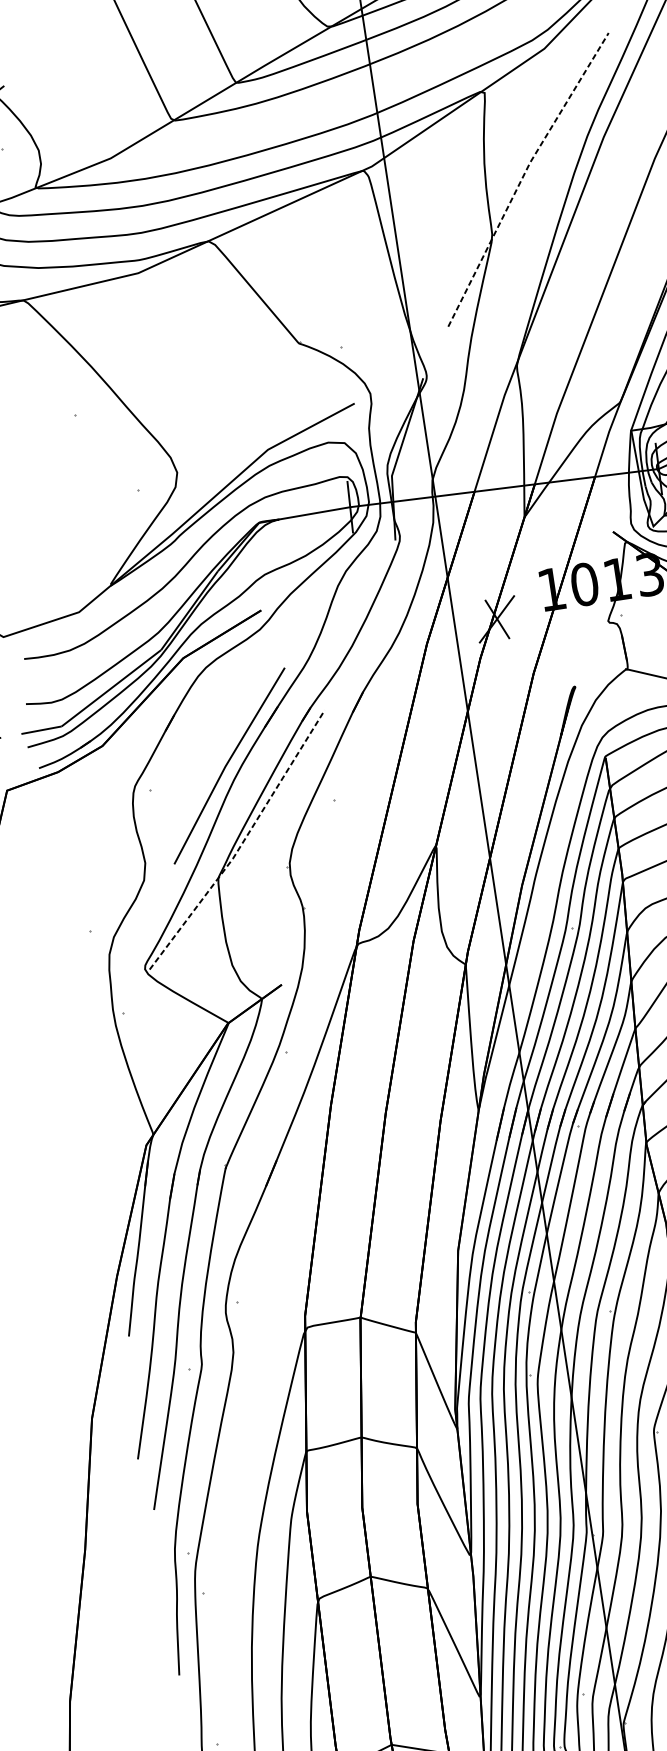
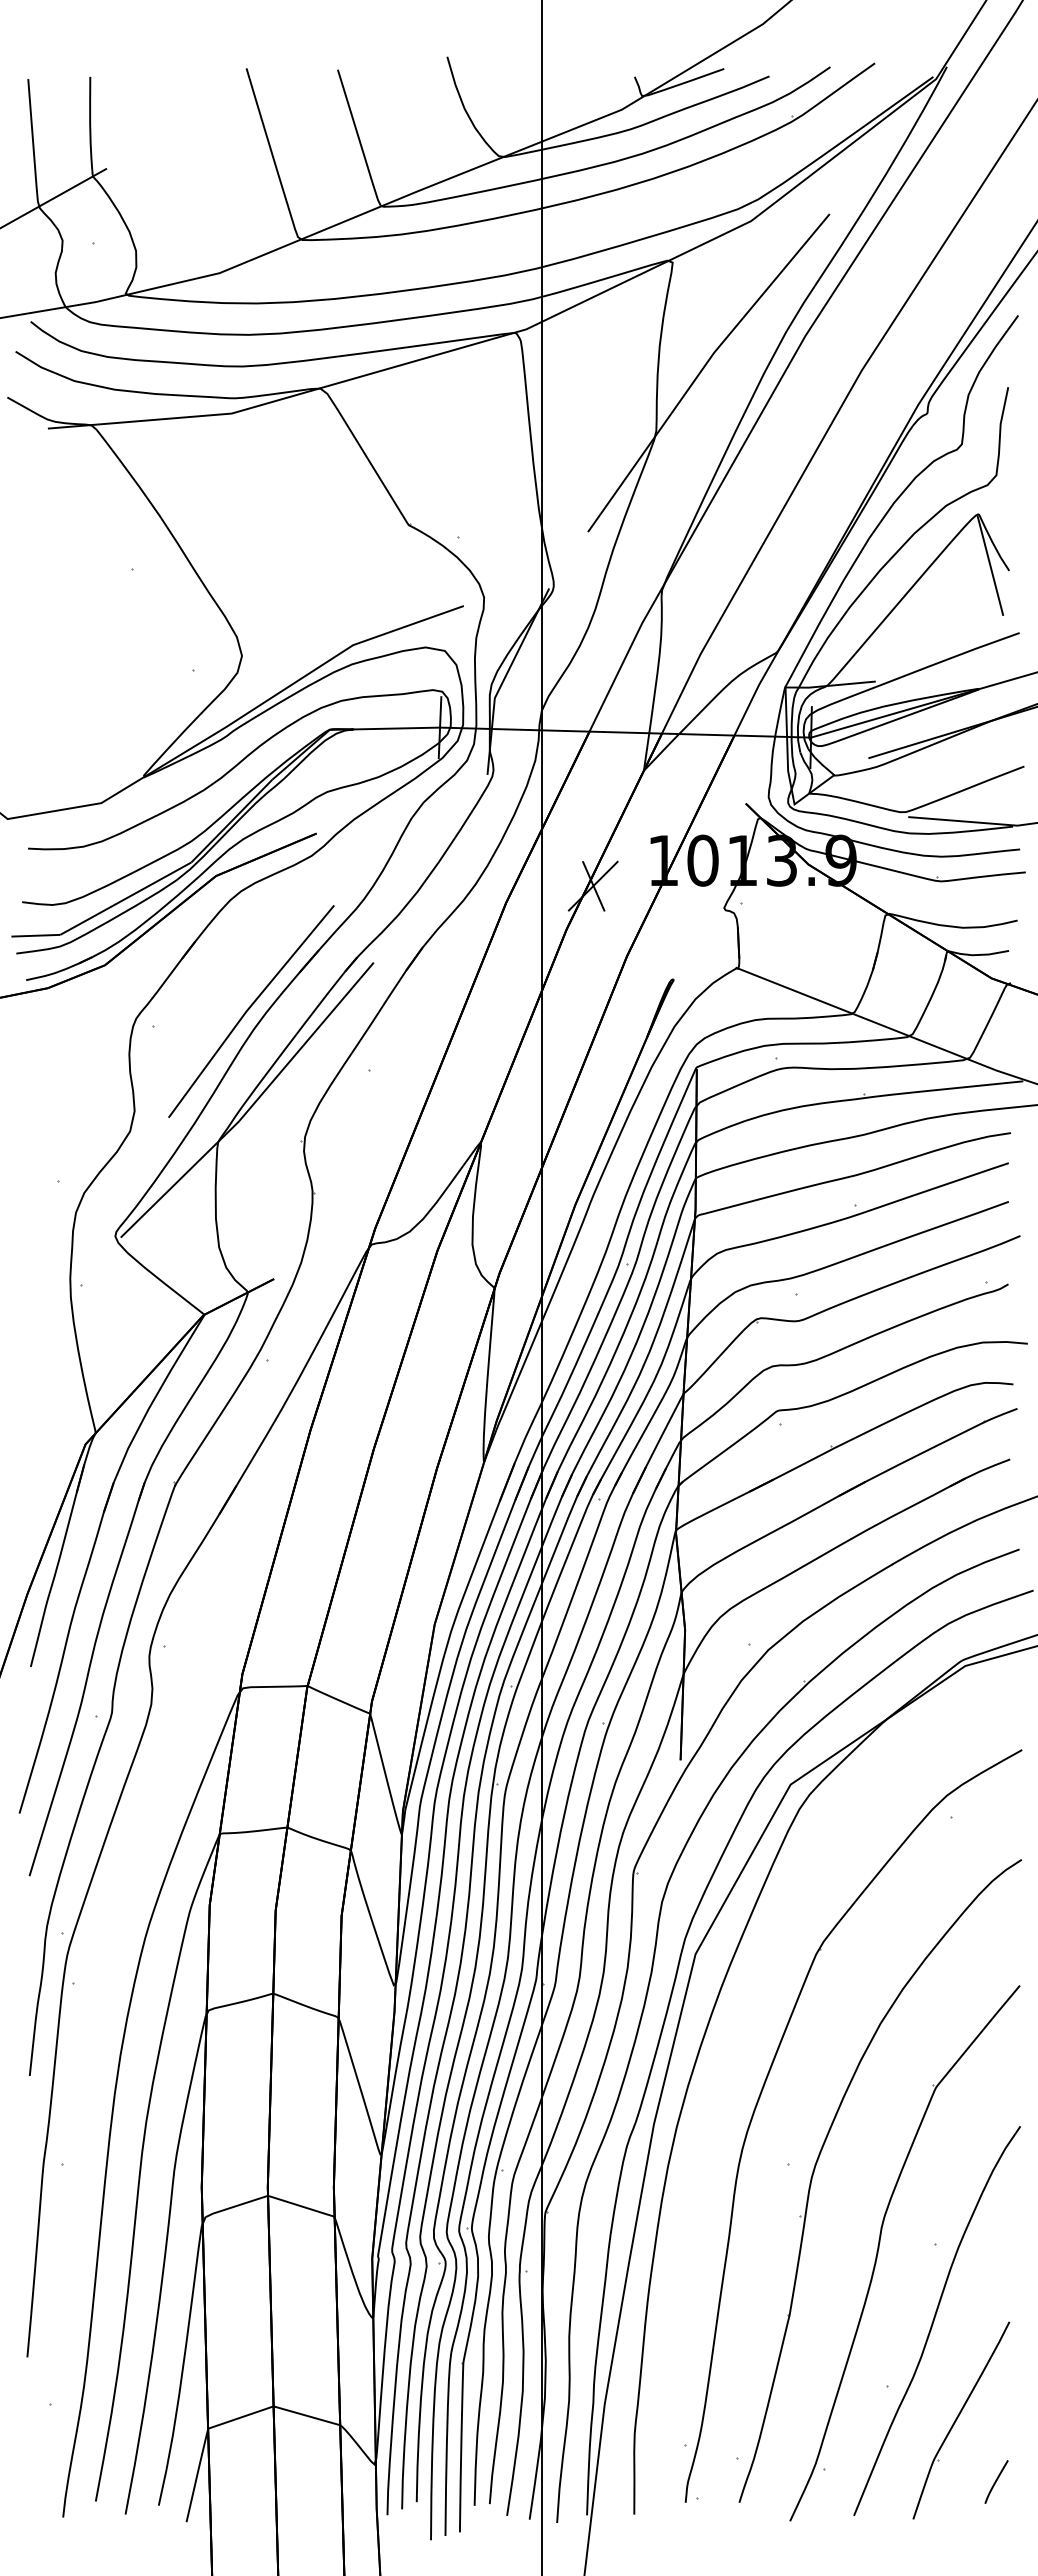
line: (523, 176) -> (703, 368), dashed -> solid
line: (242, 843) -> (252, 1105), dashed -> solid

